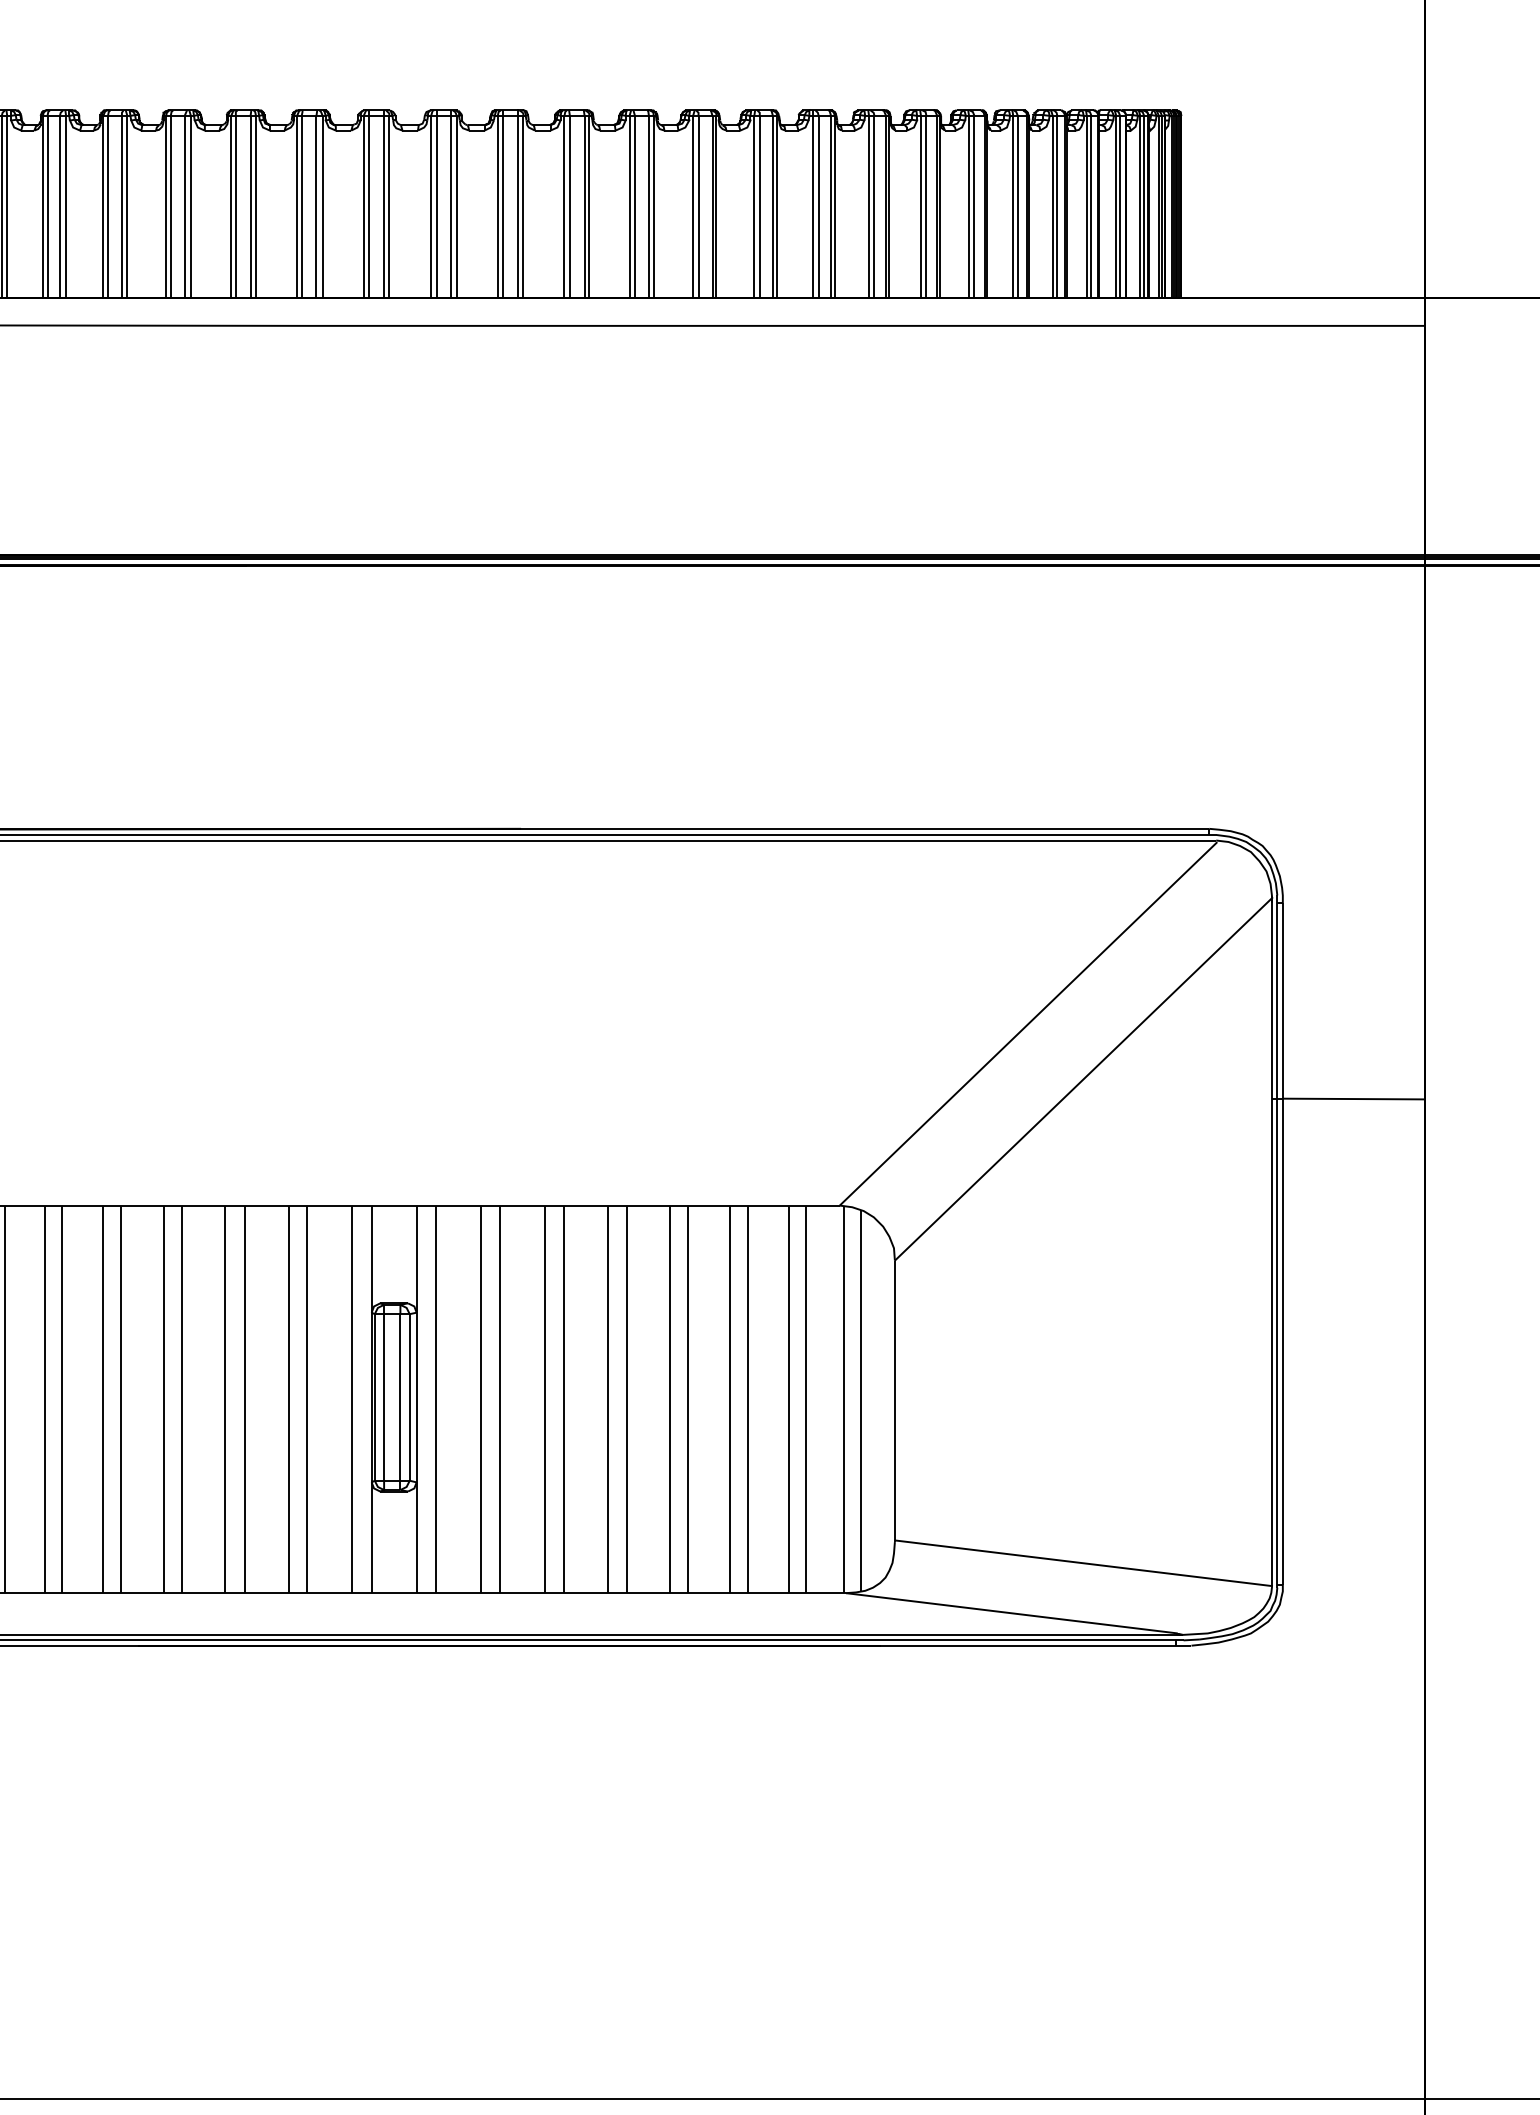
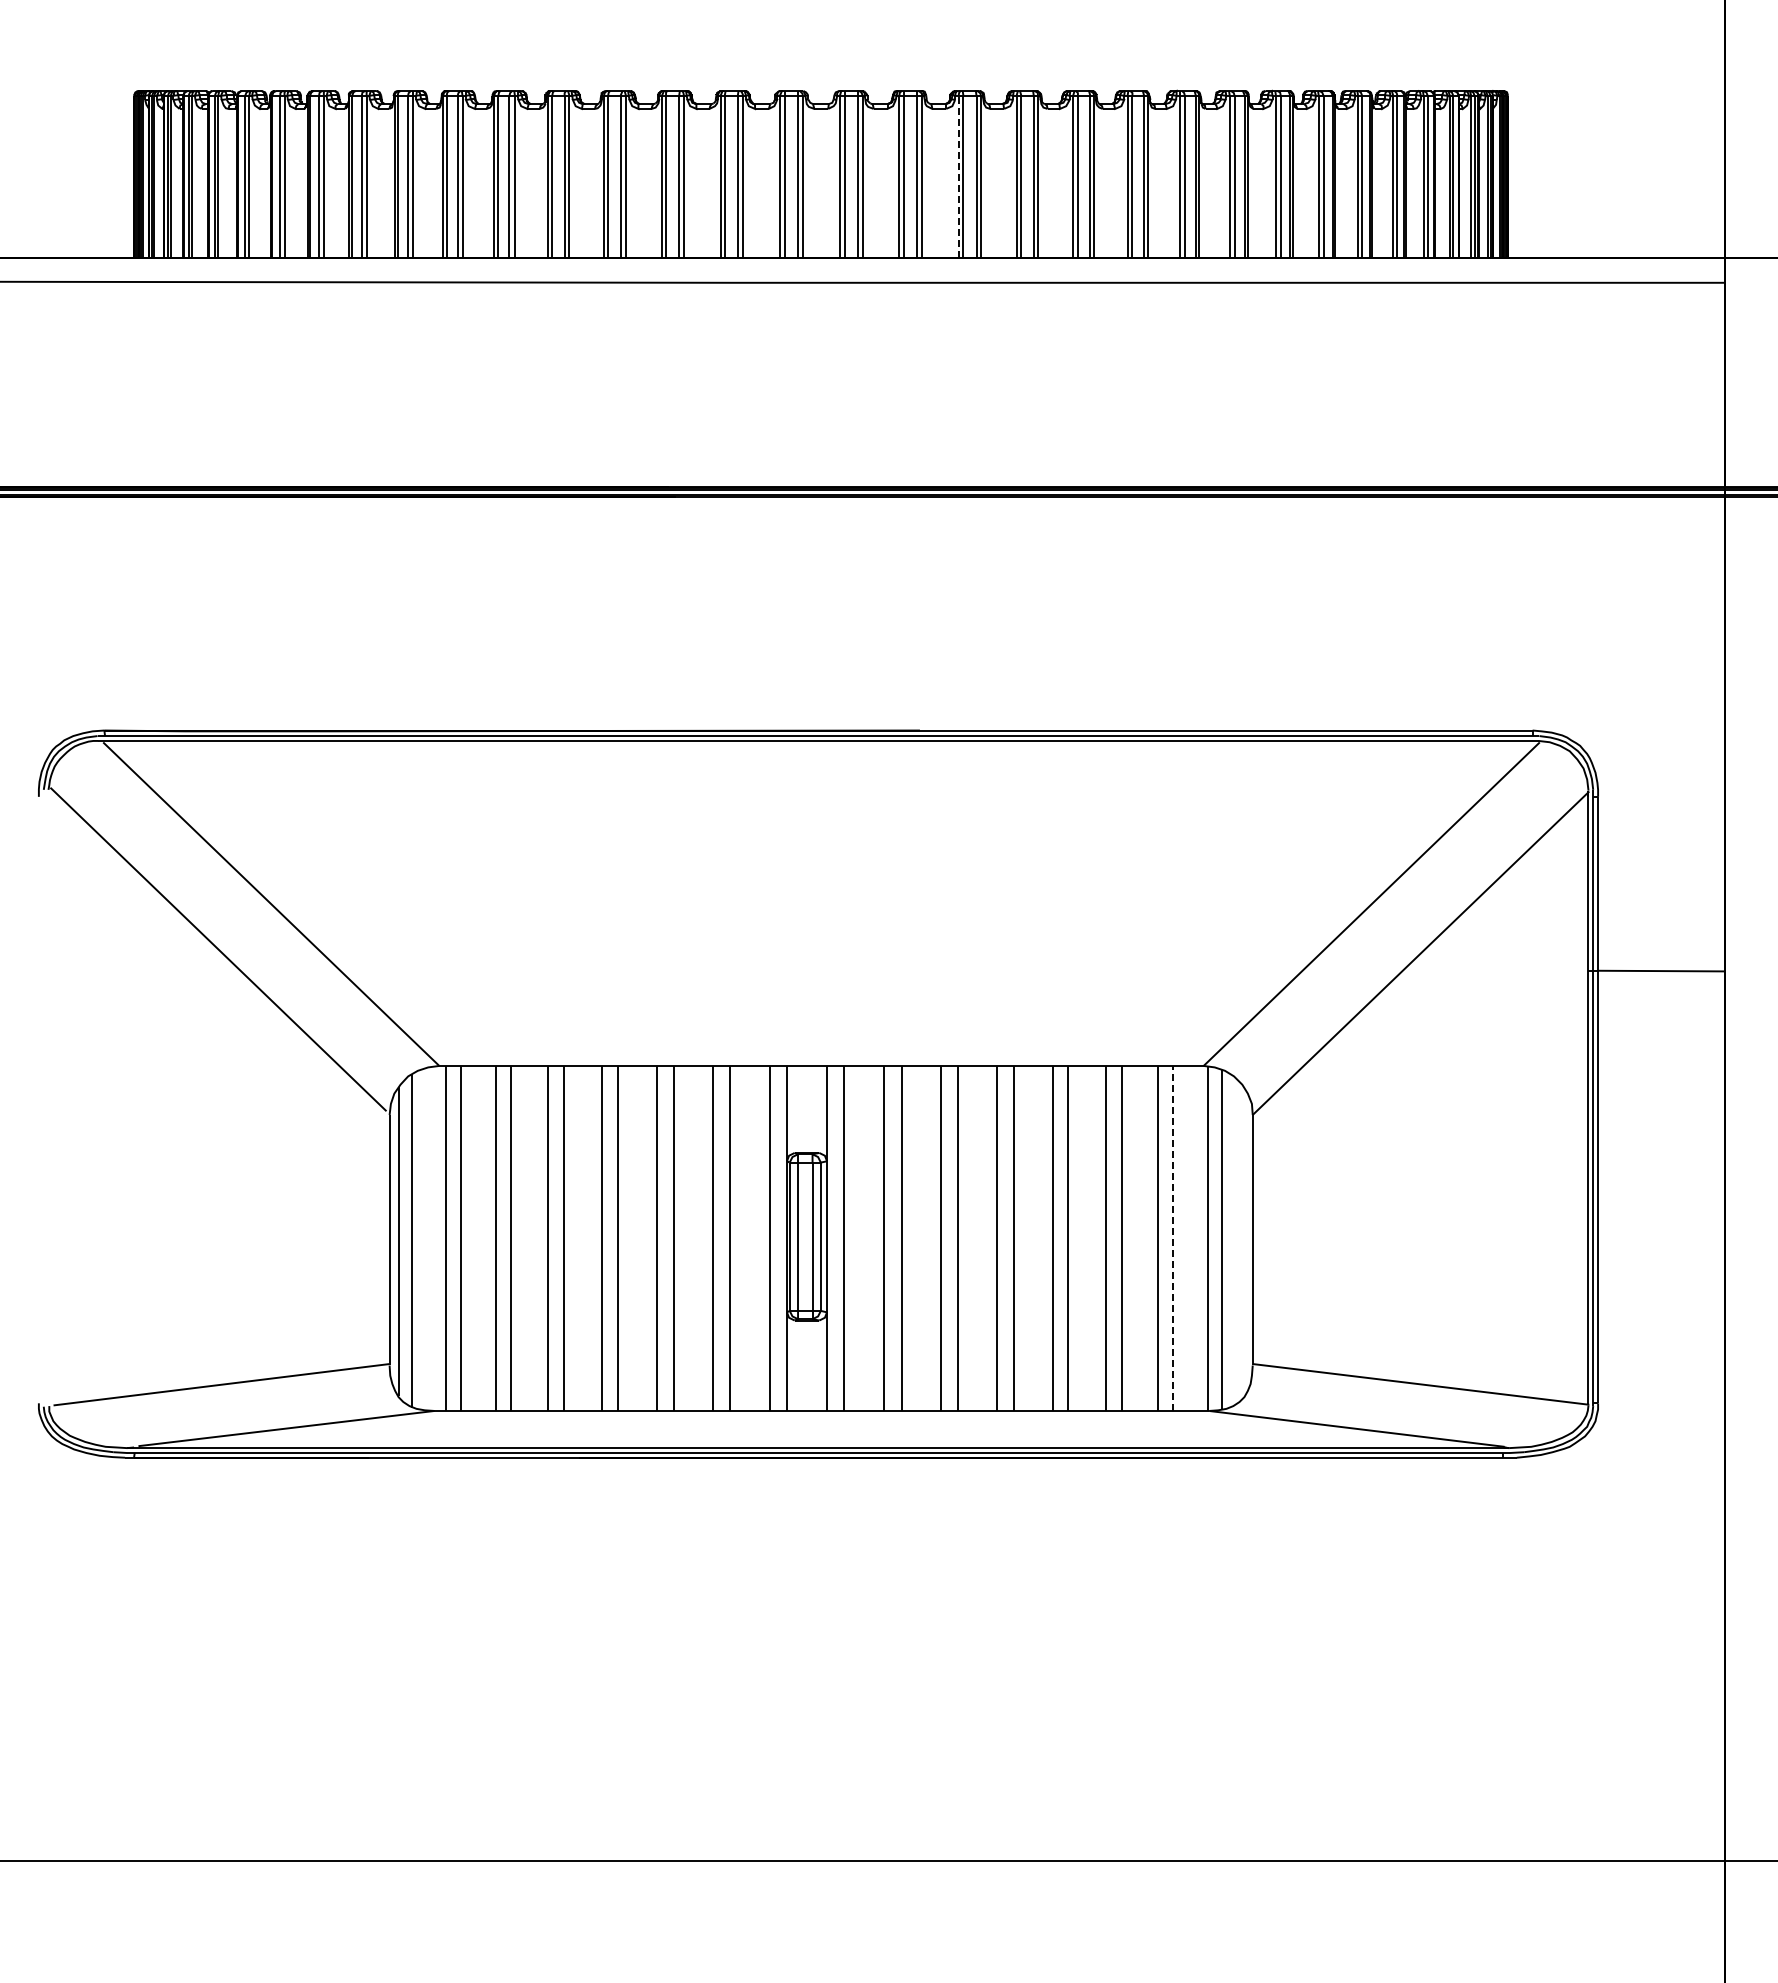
line: (564, 206) -> (958, 176), solid -> dashed
line: (805, 1399) -> (1173, 1238), solid -> dashed

